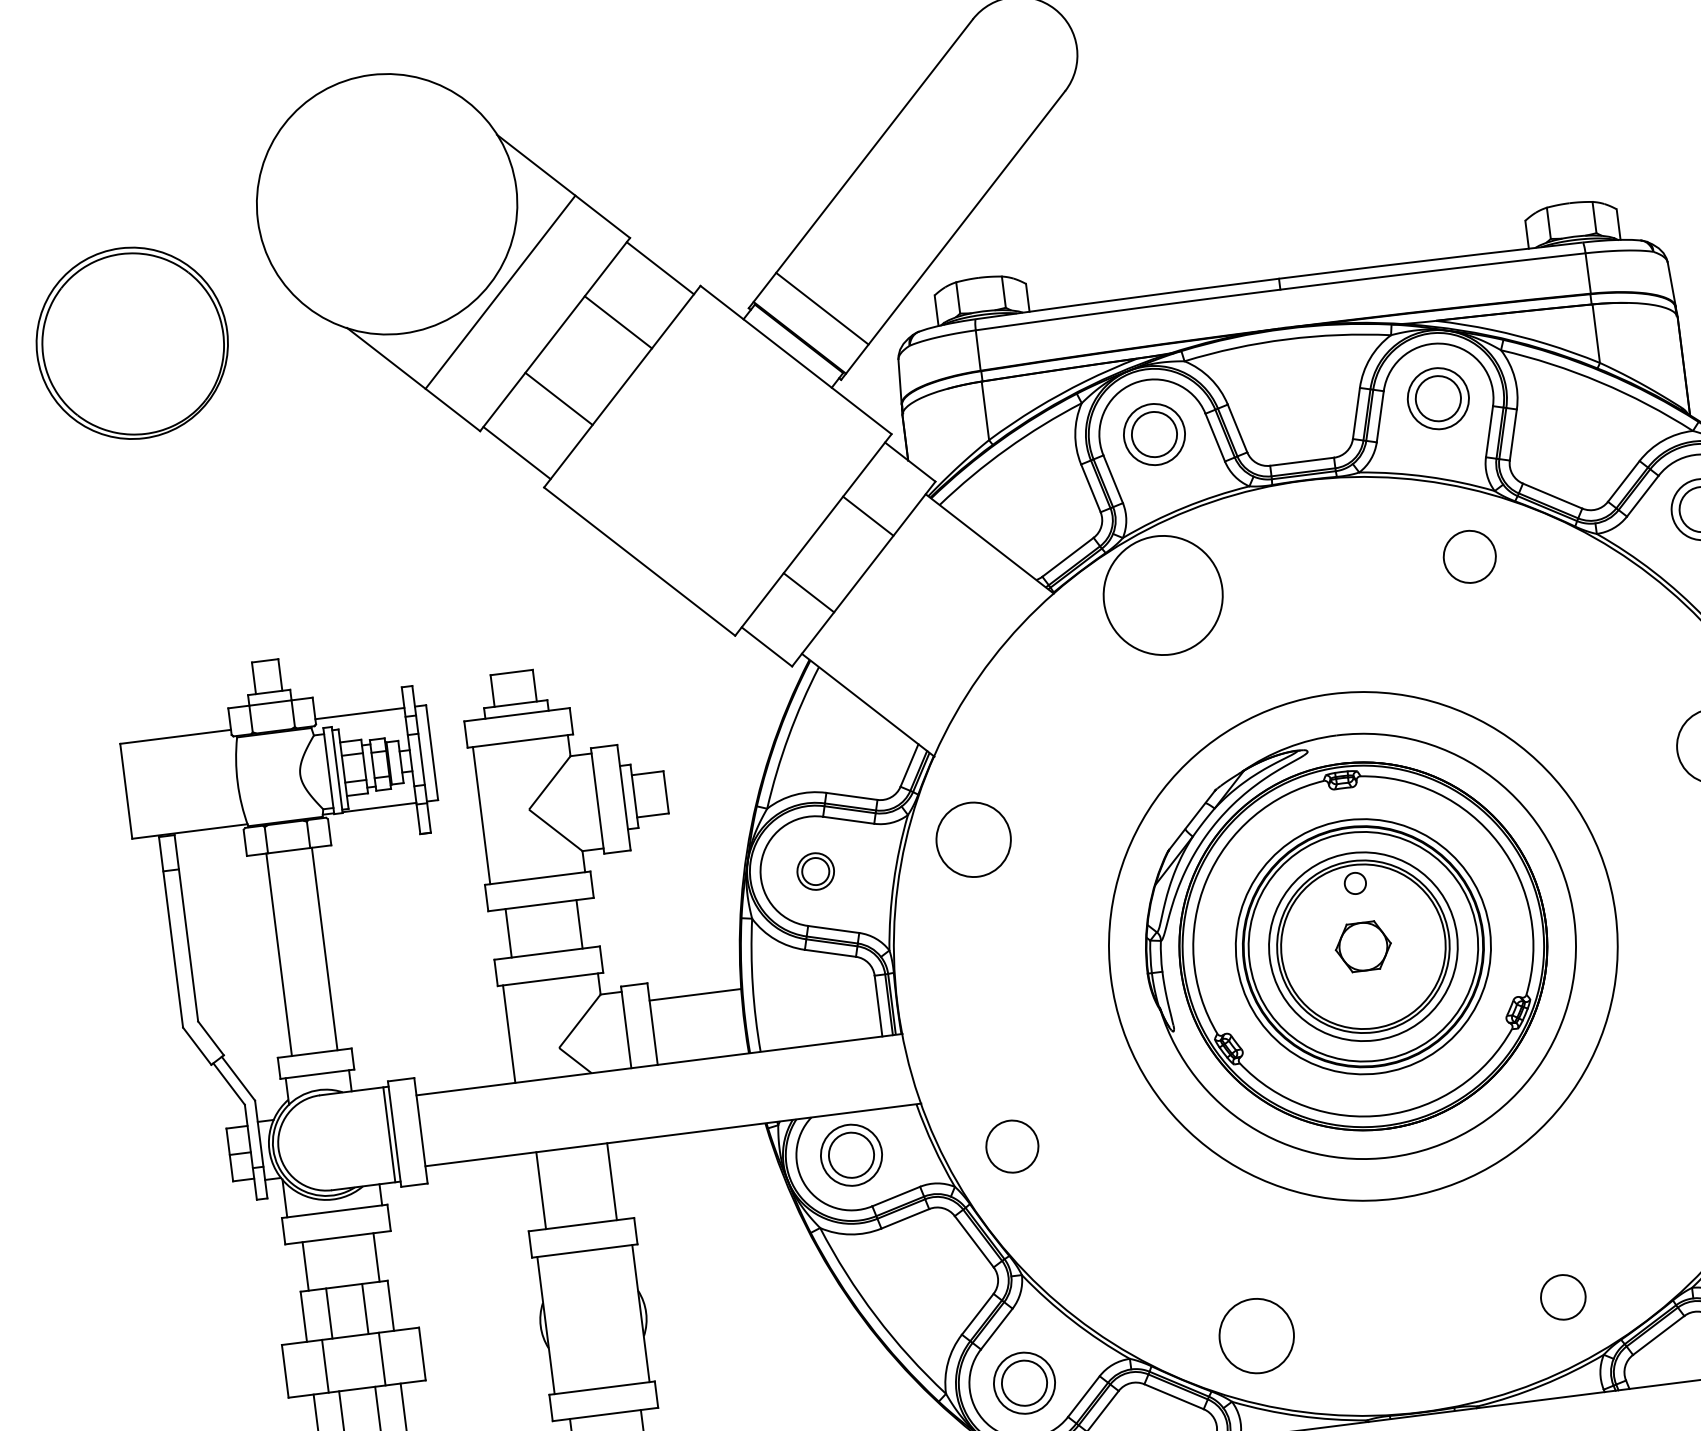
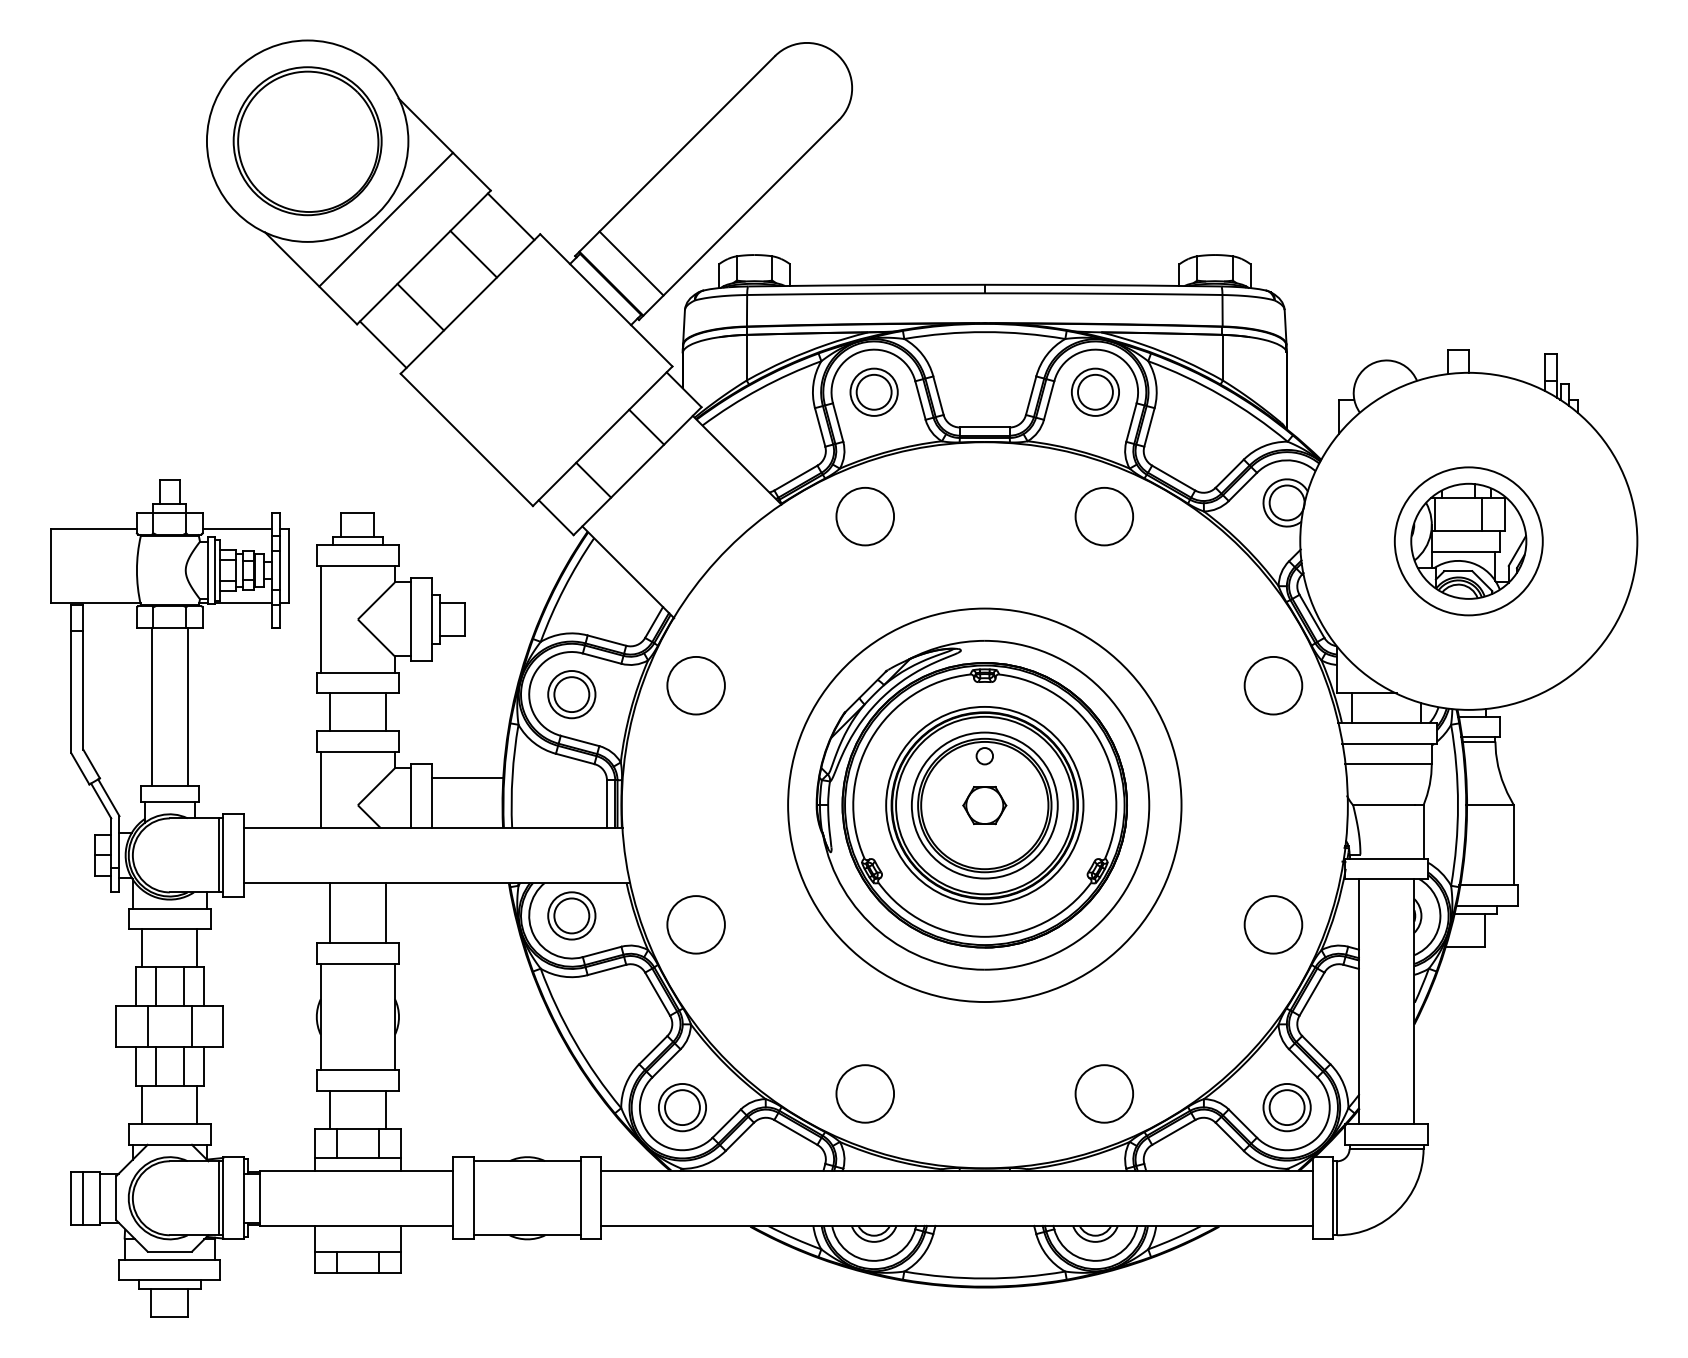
part: (132, 343) -> (307, 141), moved
circle: (1468, 556) -> (1103, 516), size x1.43
circle: (1163, 595) -> (865, 516), size x0.62
part: (815, 871) -> (571, 694), size x1.67
circle: (1011, 1146) -> (695, 924), size x1.43
circle: (1562, 1296) -> (1103, 1093), size x1.67

